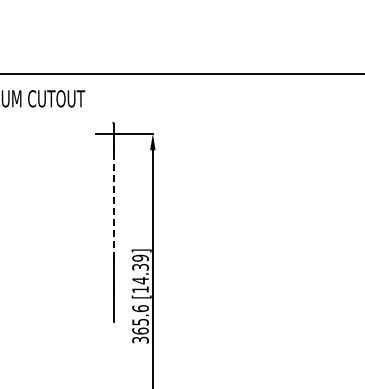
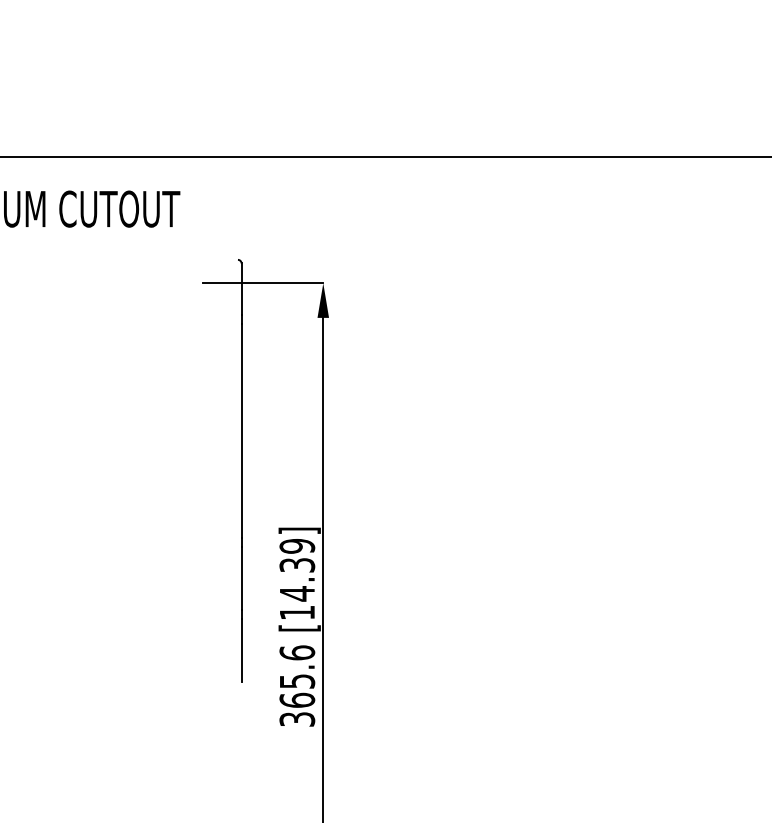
line: (114, 203) -> (242, 430), dashed -> solid

